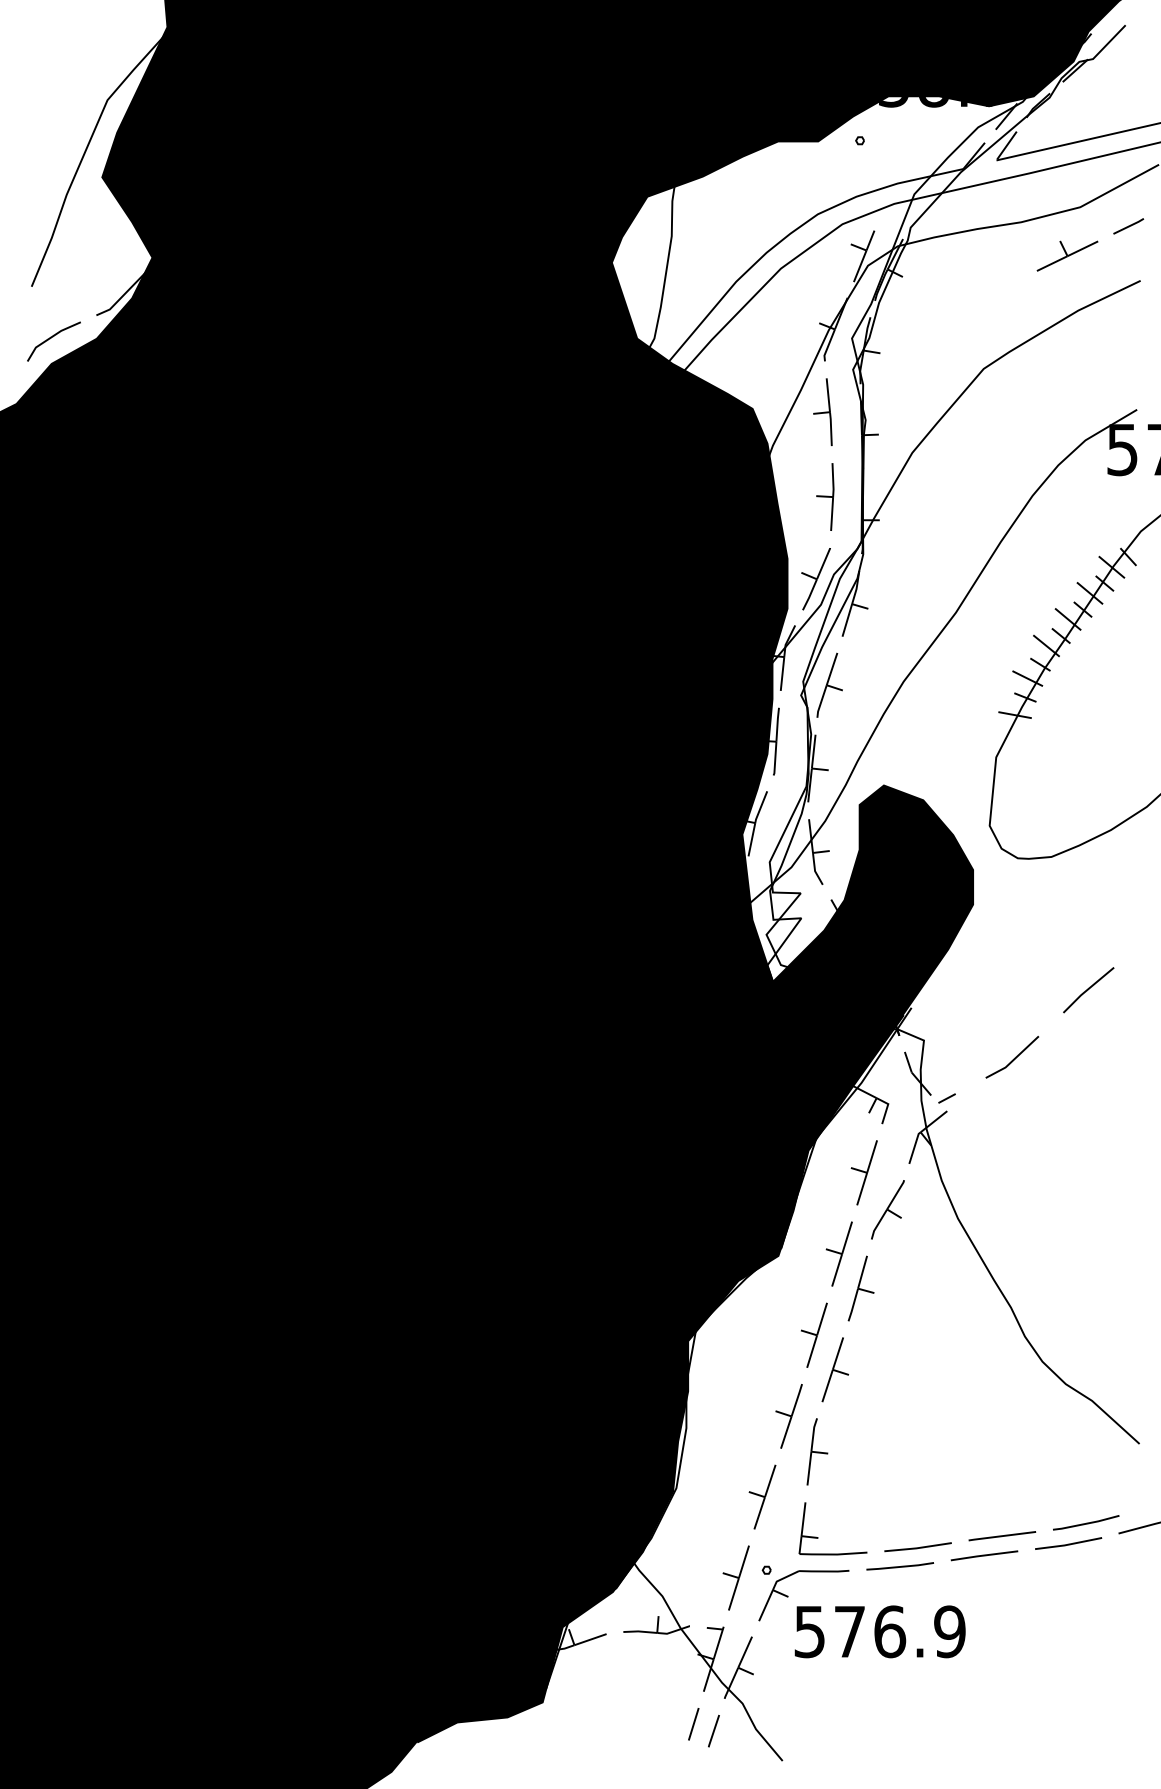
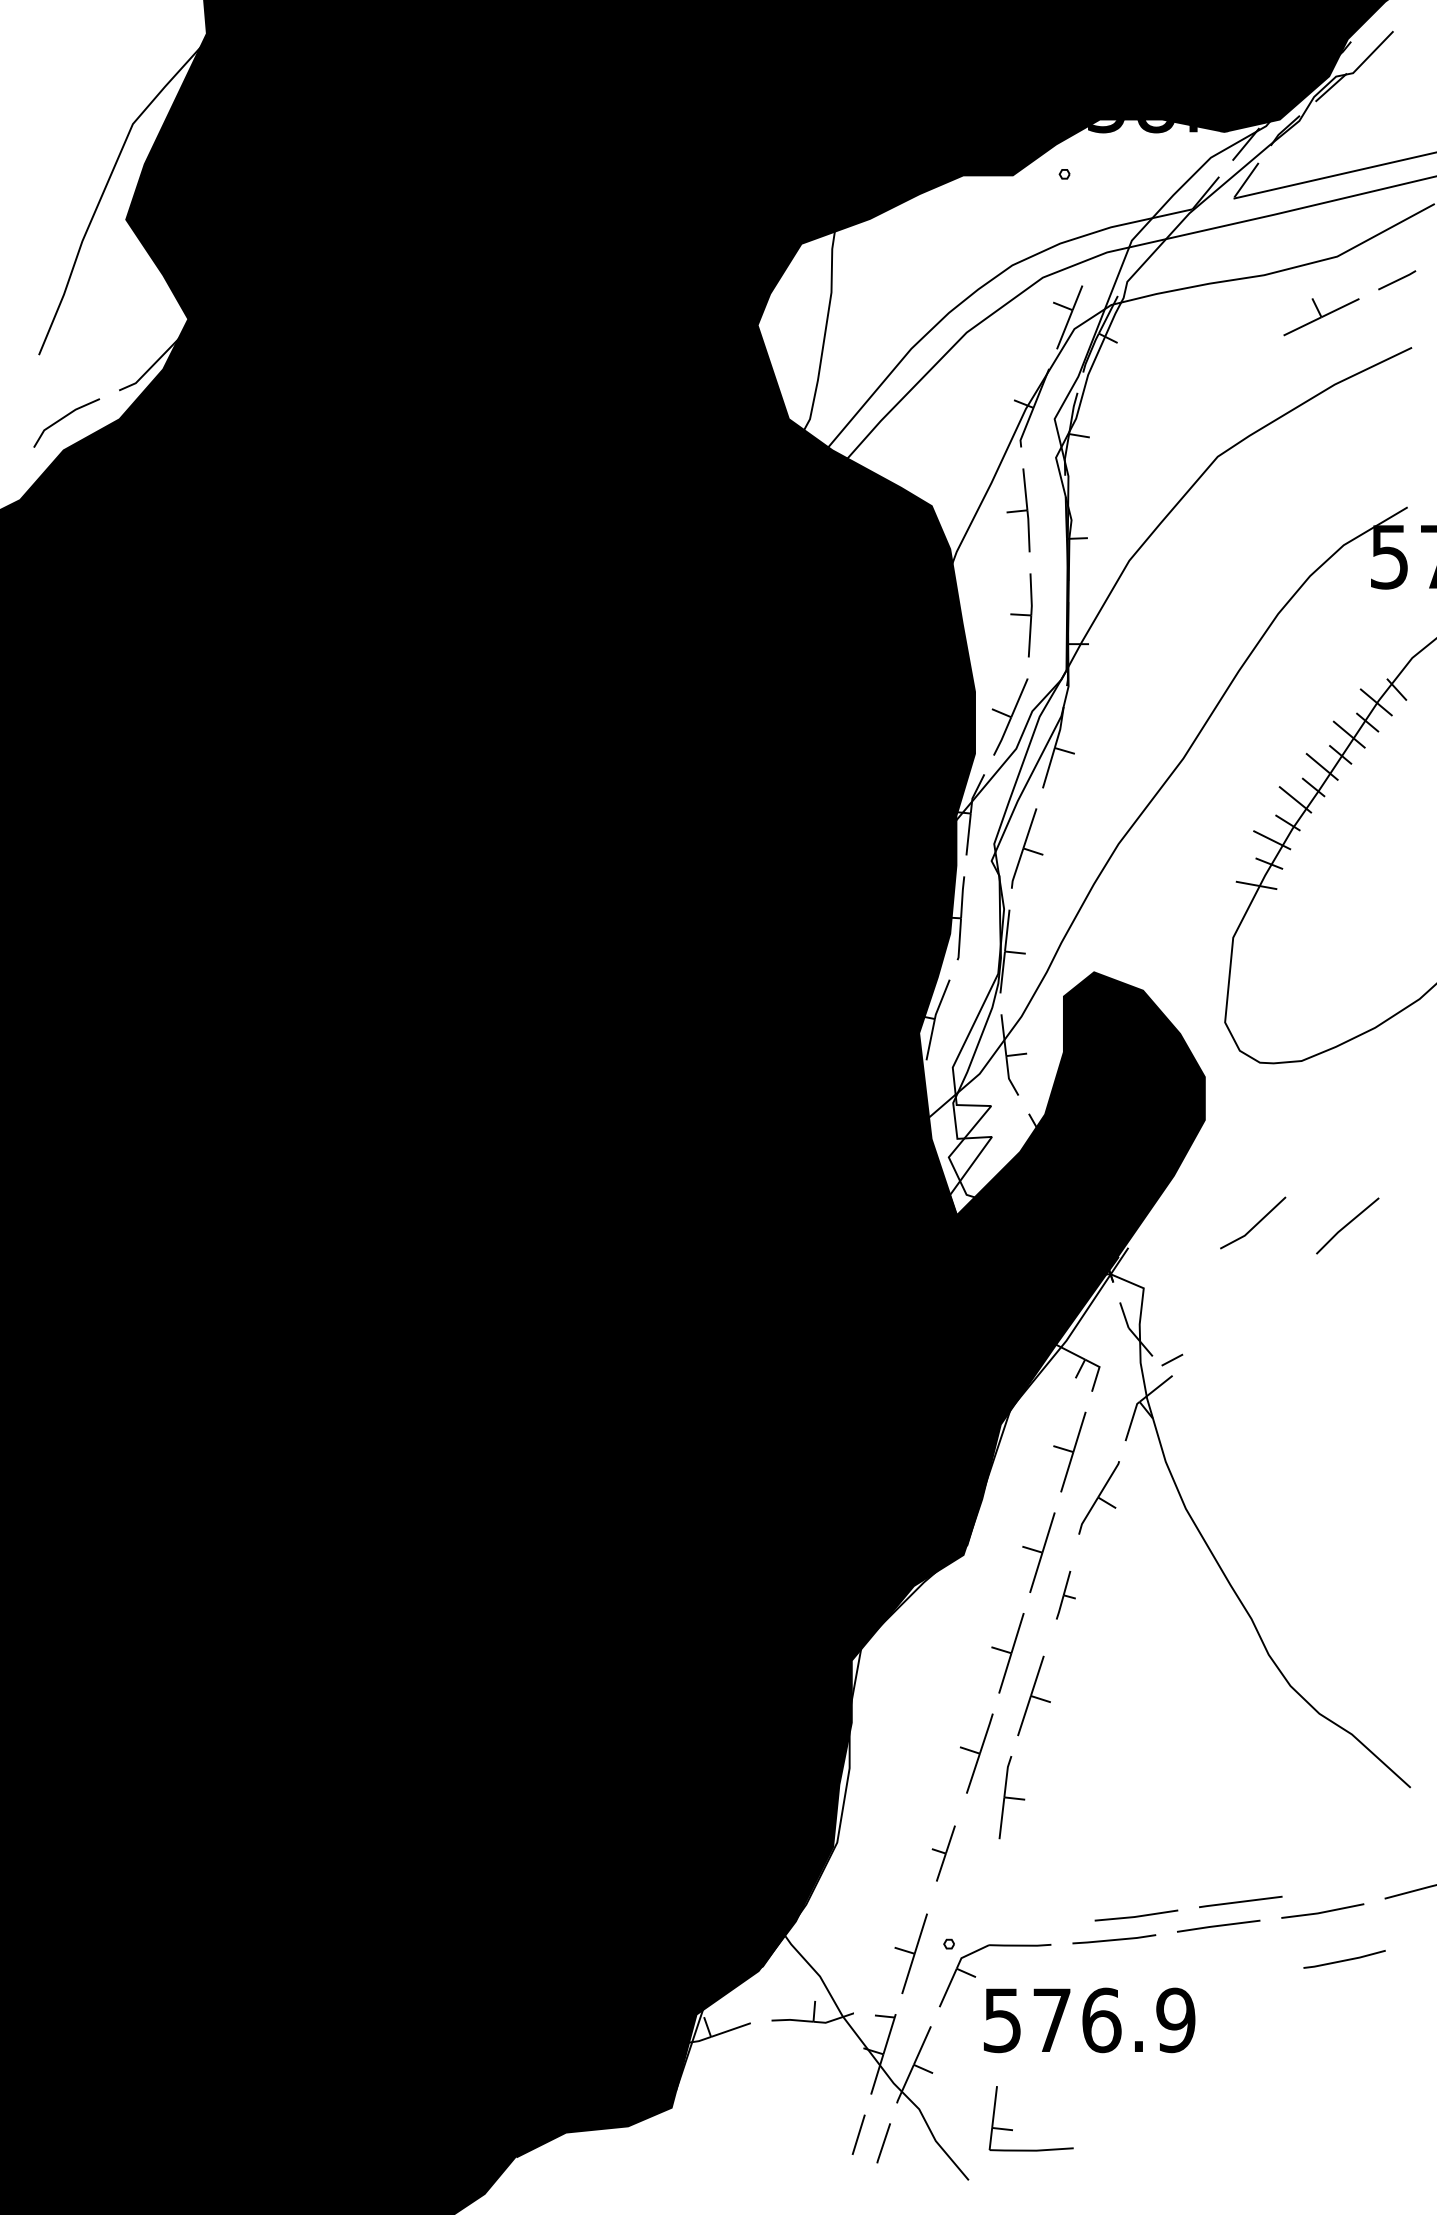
line: (1014, 1058) -> (1255, 1224), moved
part: (860, 1287) -> (1065, 1594), size x0.6
part: (762, 1497) -> (943, 1853), size x0.7
line: (1086, 1522) -> (1344, 1959), moved
part: (817, 1537) -> (1012, 2129), moved

